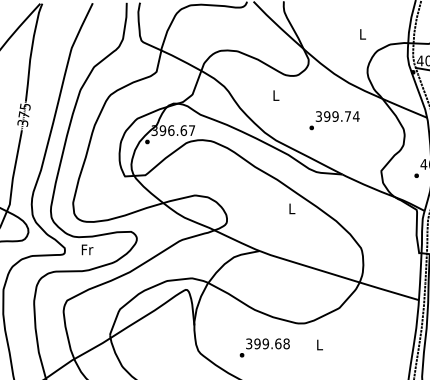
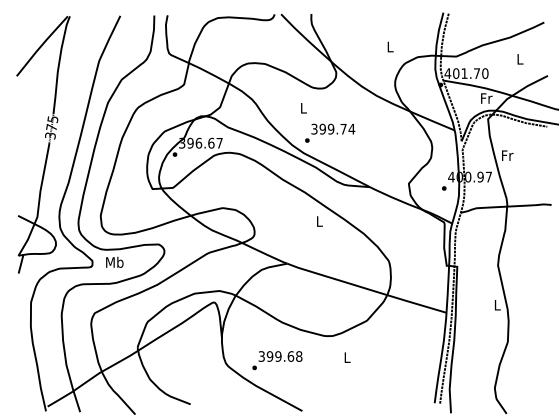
text: (334, 119) -> (330, 132), moved
text: (86, 248) -> (114, 261), Fr -> Mb
text: (264, 347) -> (277, 360), moved

